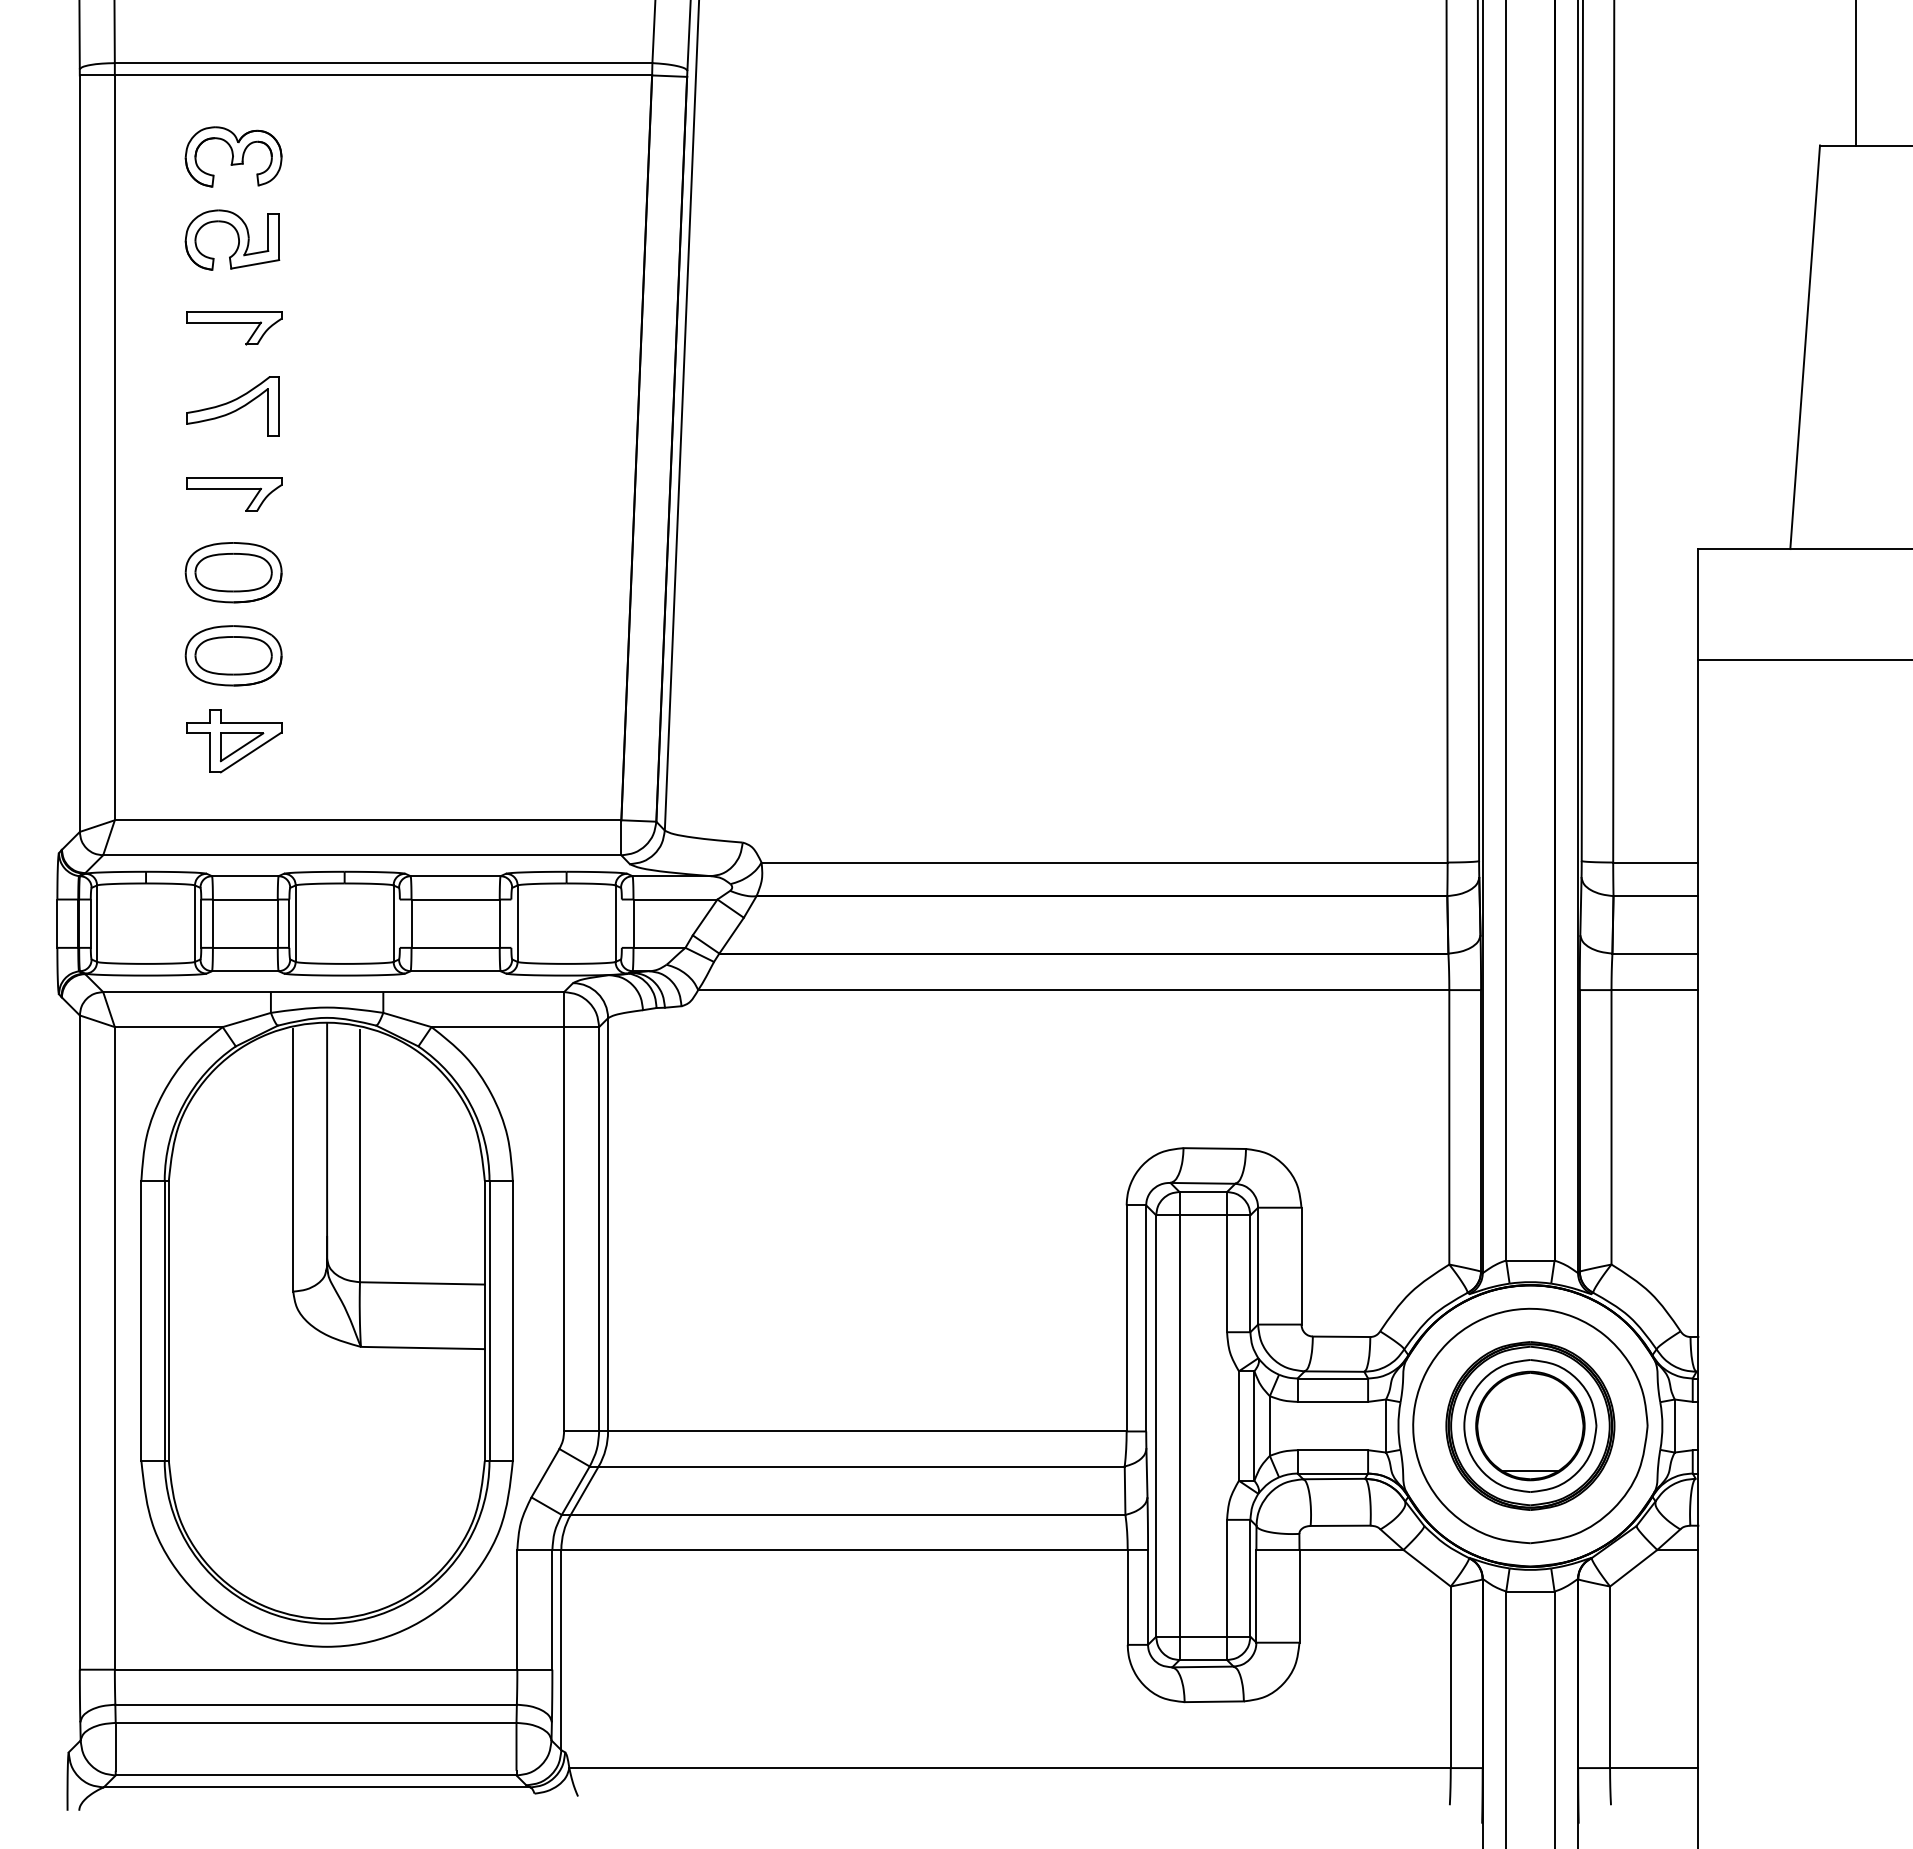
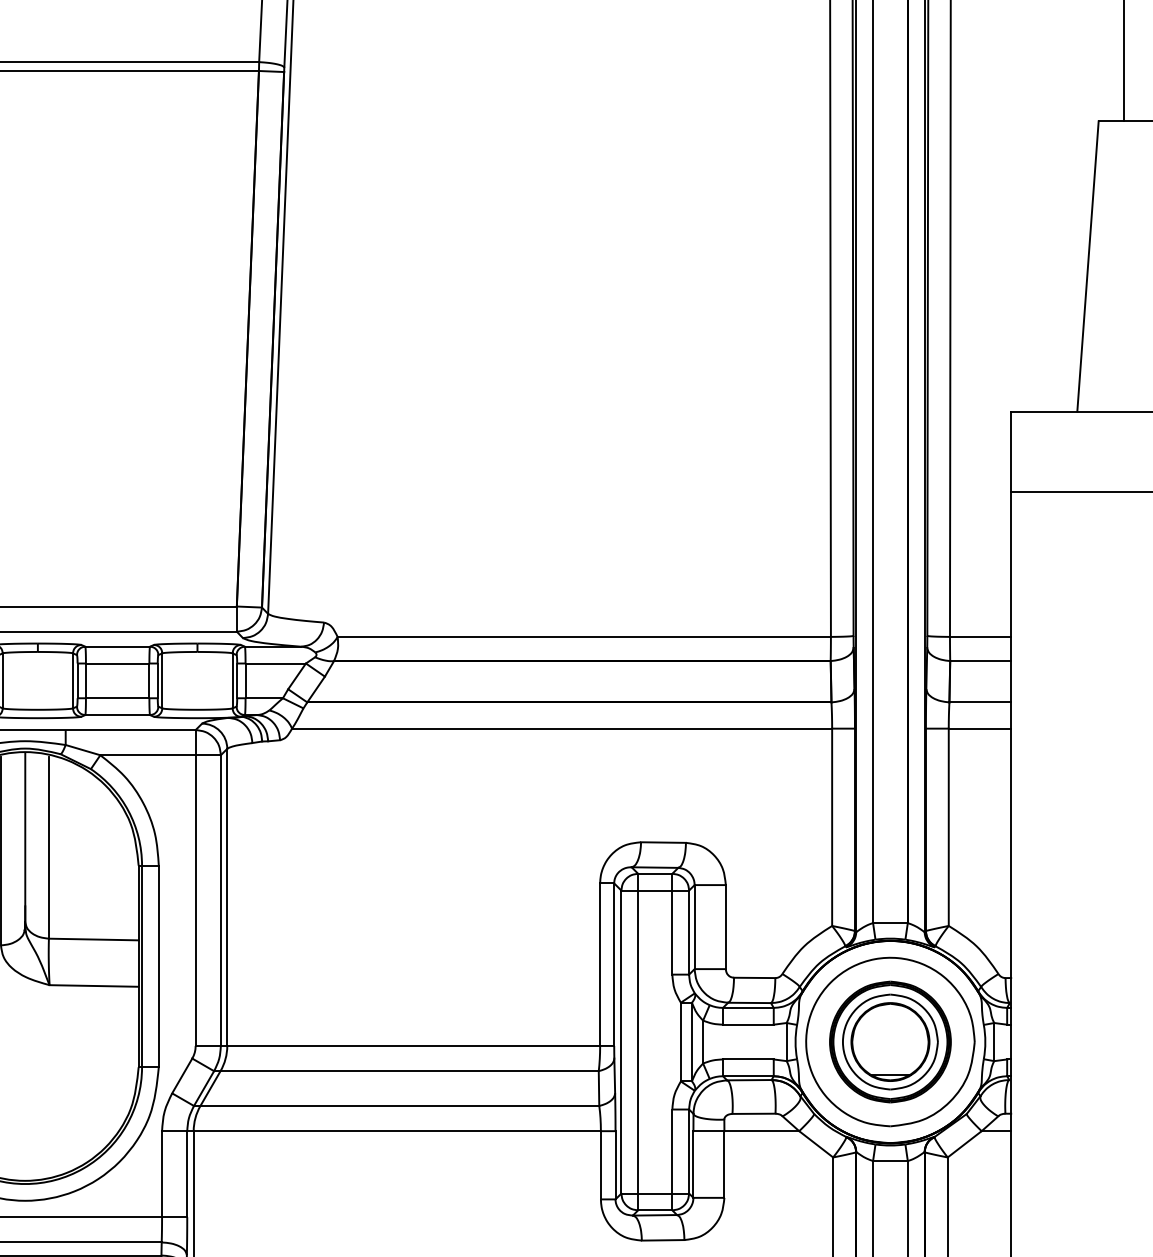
line: (399, 923) -> (77, 680), added
line: (511, 923) -> (157, 680), added
line: (621, 923) -> (236, 680), added

